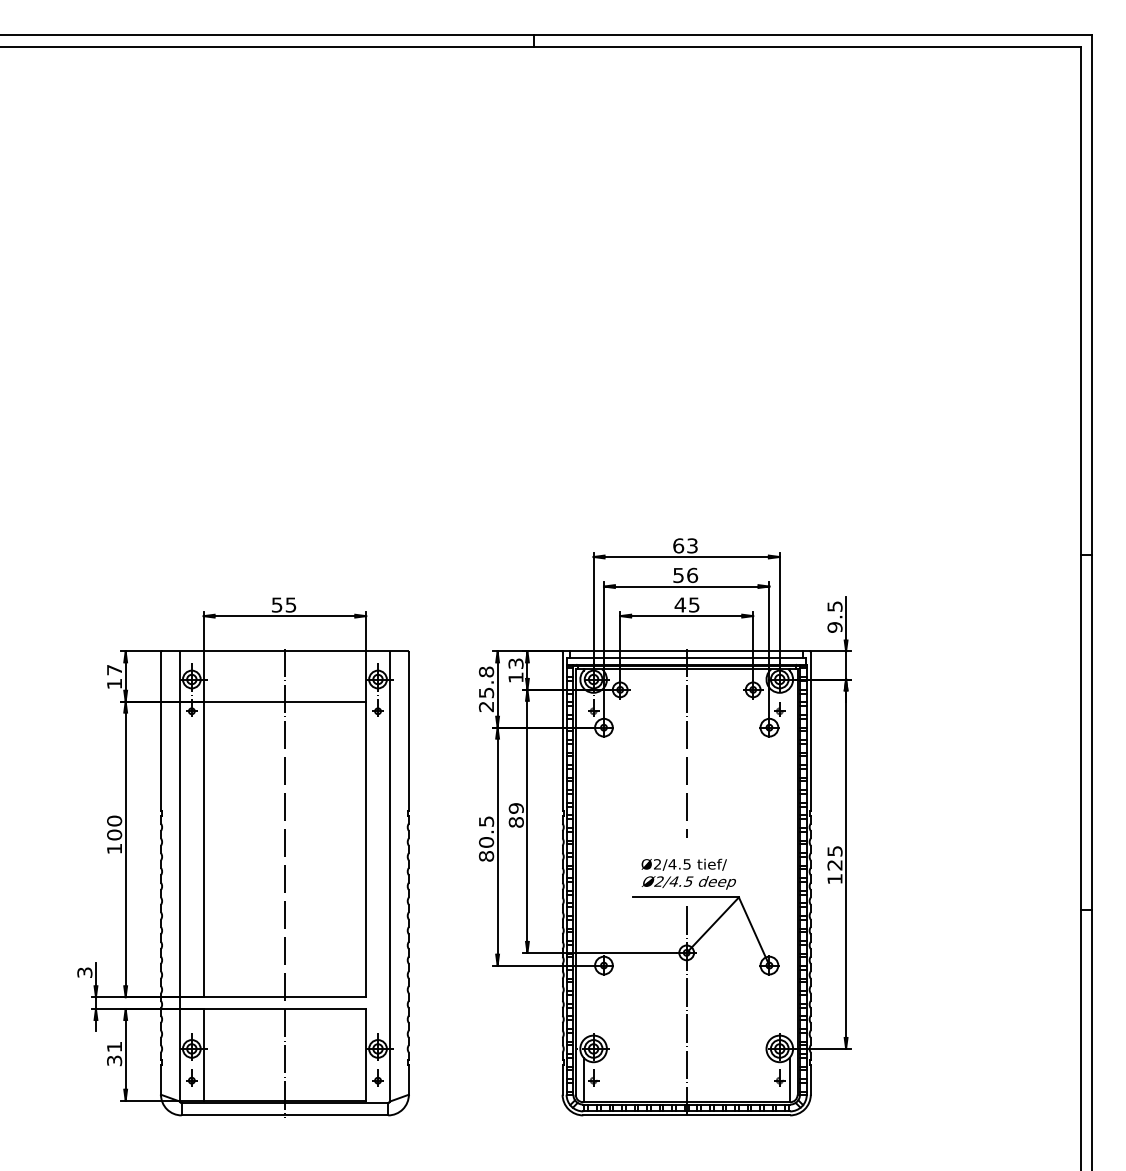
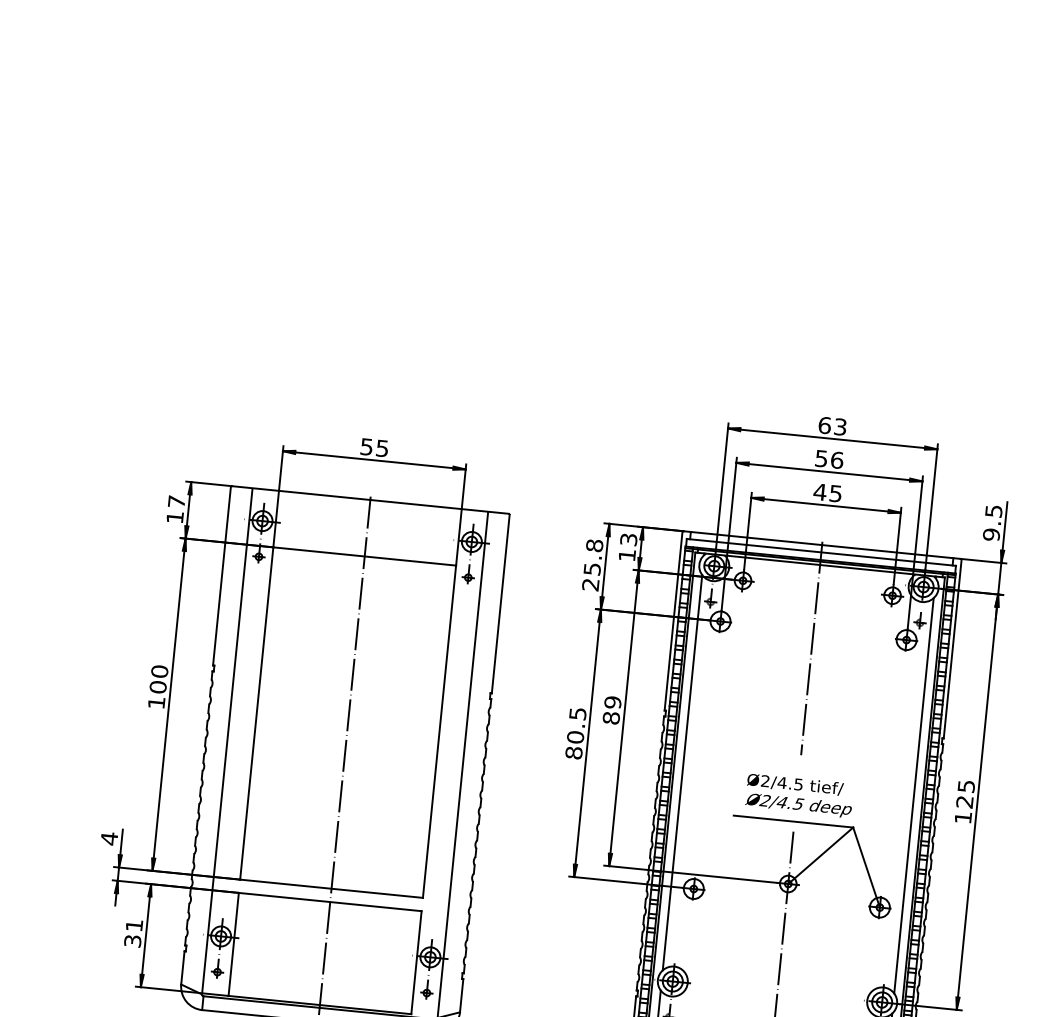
line: (583, 863) -> (682, 771), added
line: (789, 863) -> (913, 795), added
text: (84, 972) -> (108, 838), 3 -> 4

